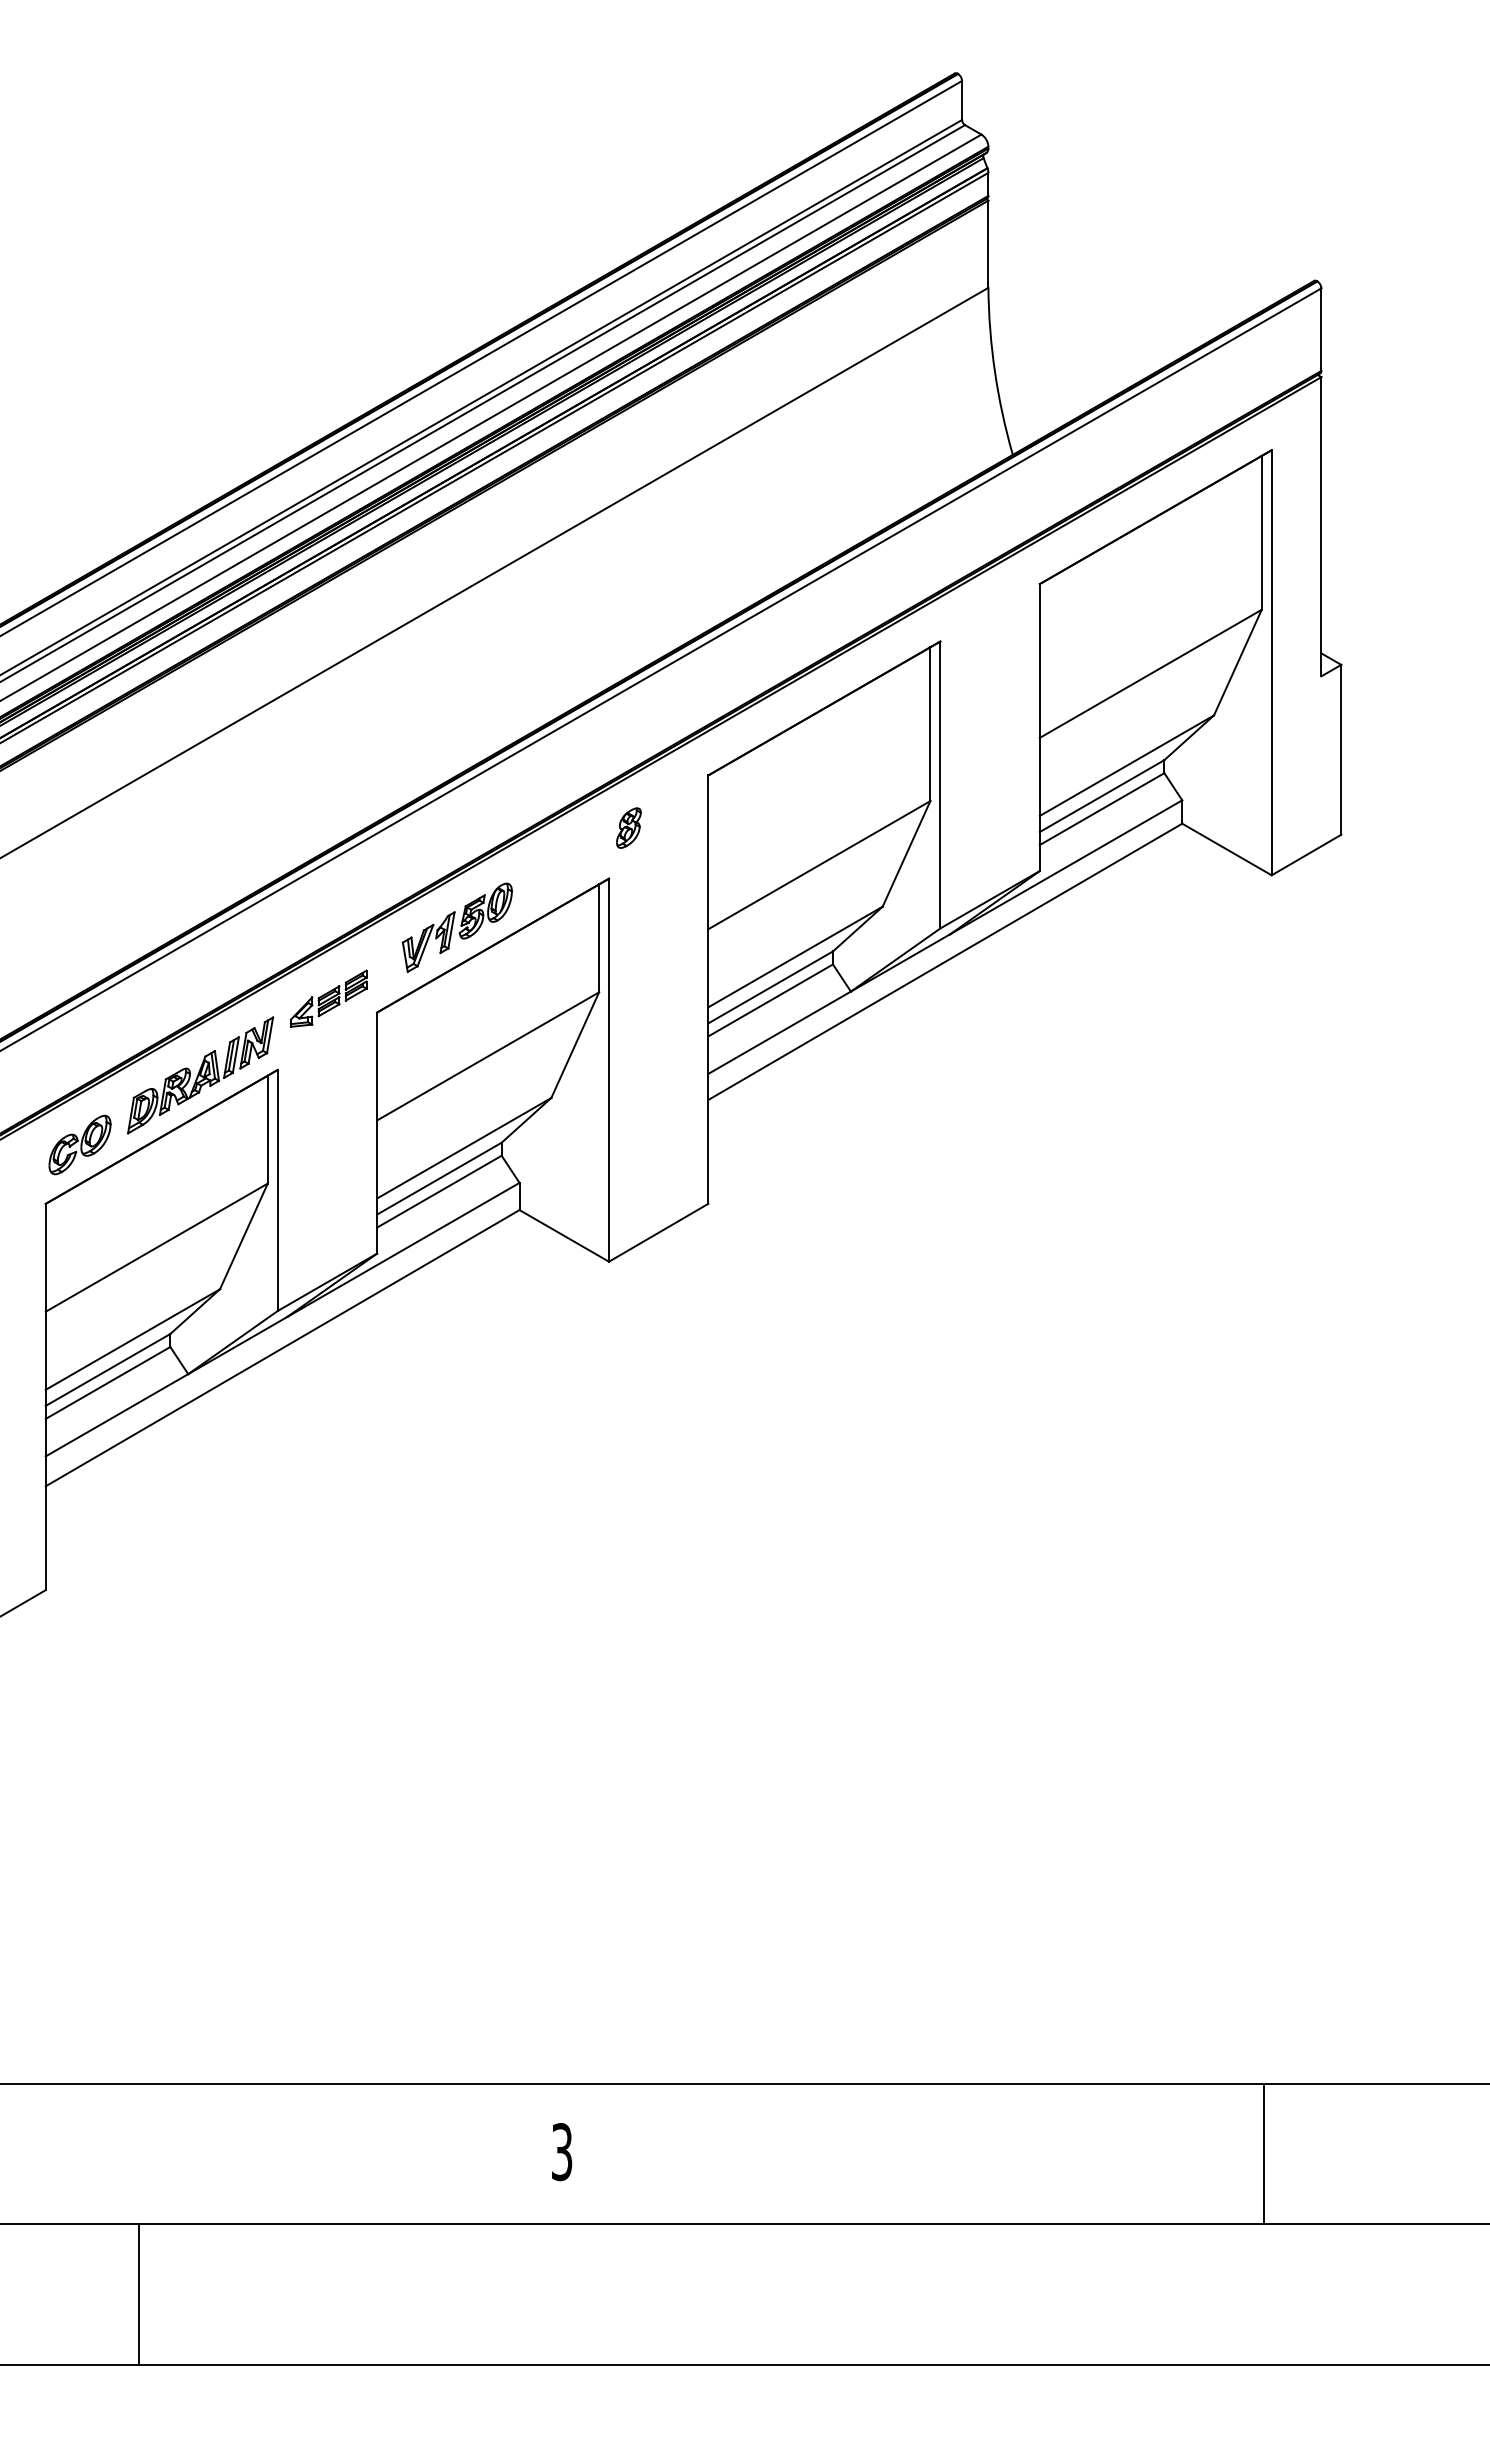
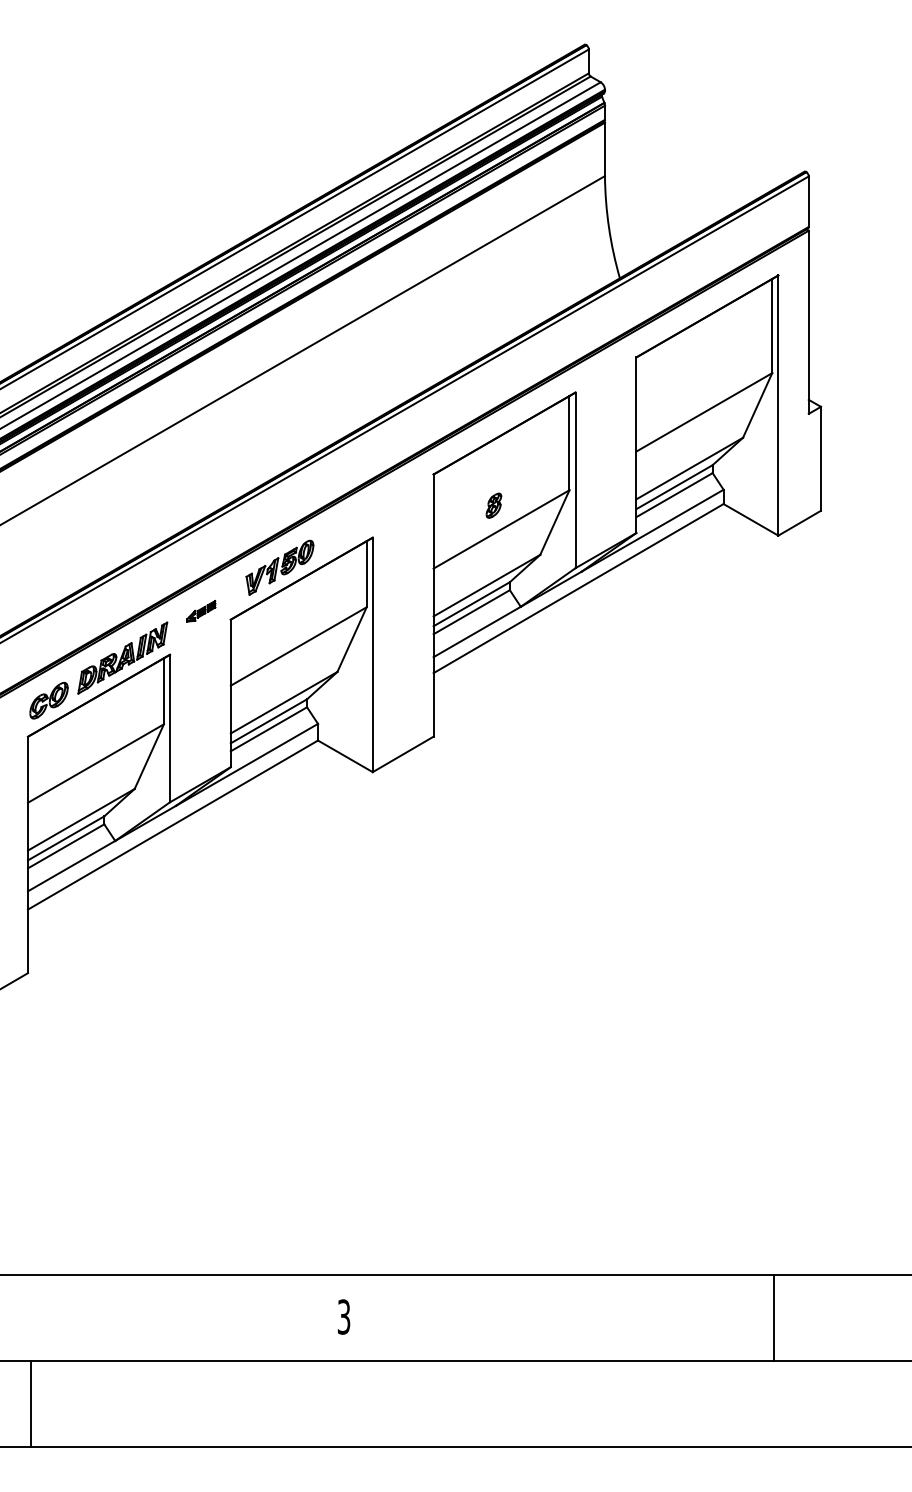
part: (628, 827) -> (493, 505), moved
part: (329, 999) -> (201, 611), size x0.6
line: (139, 2294) -> (31, 1404), moved

